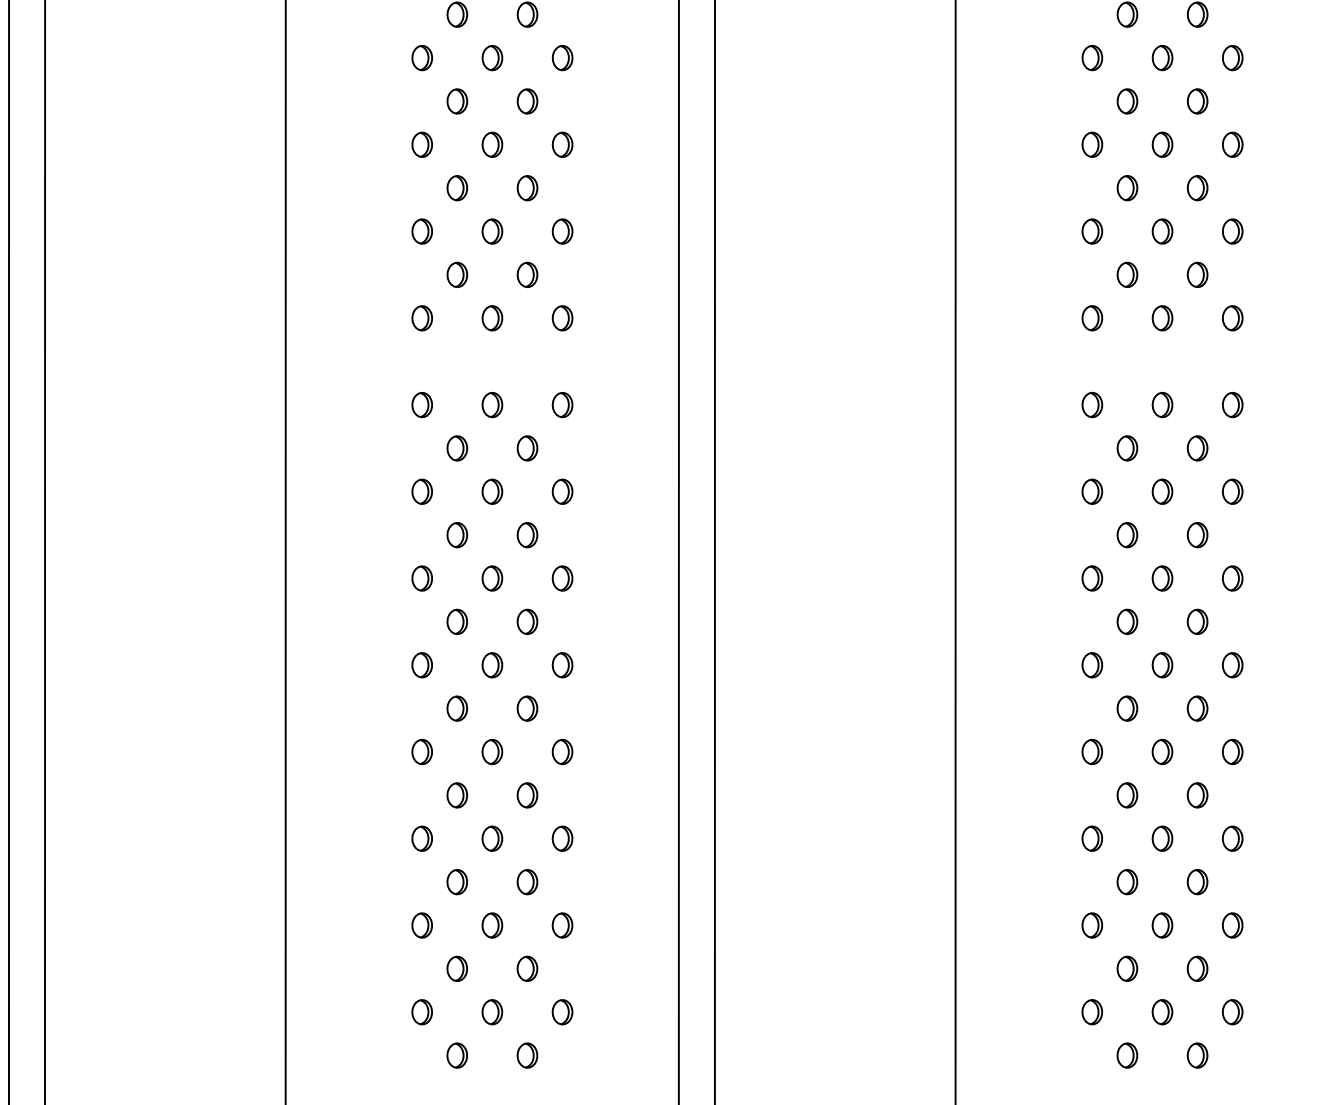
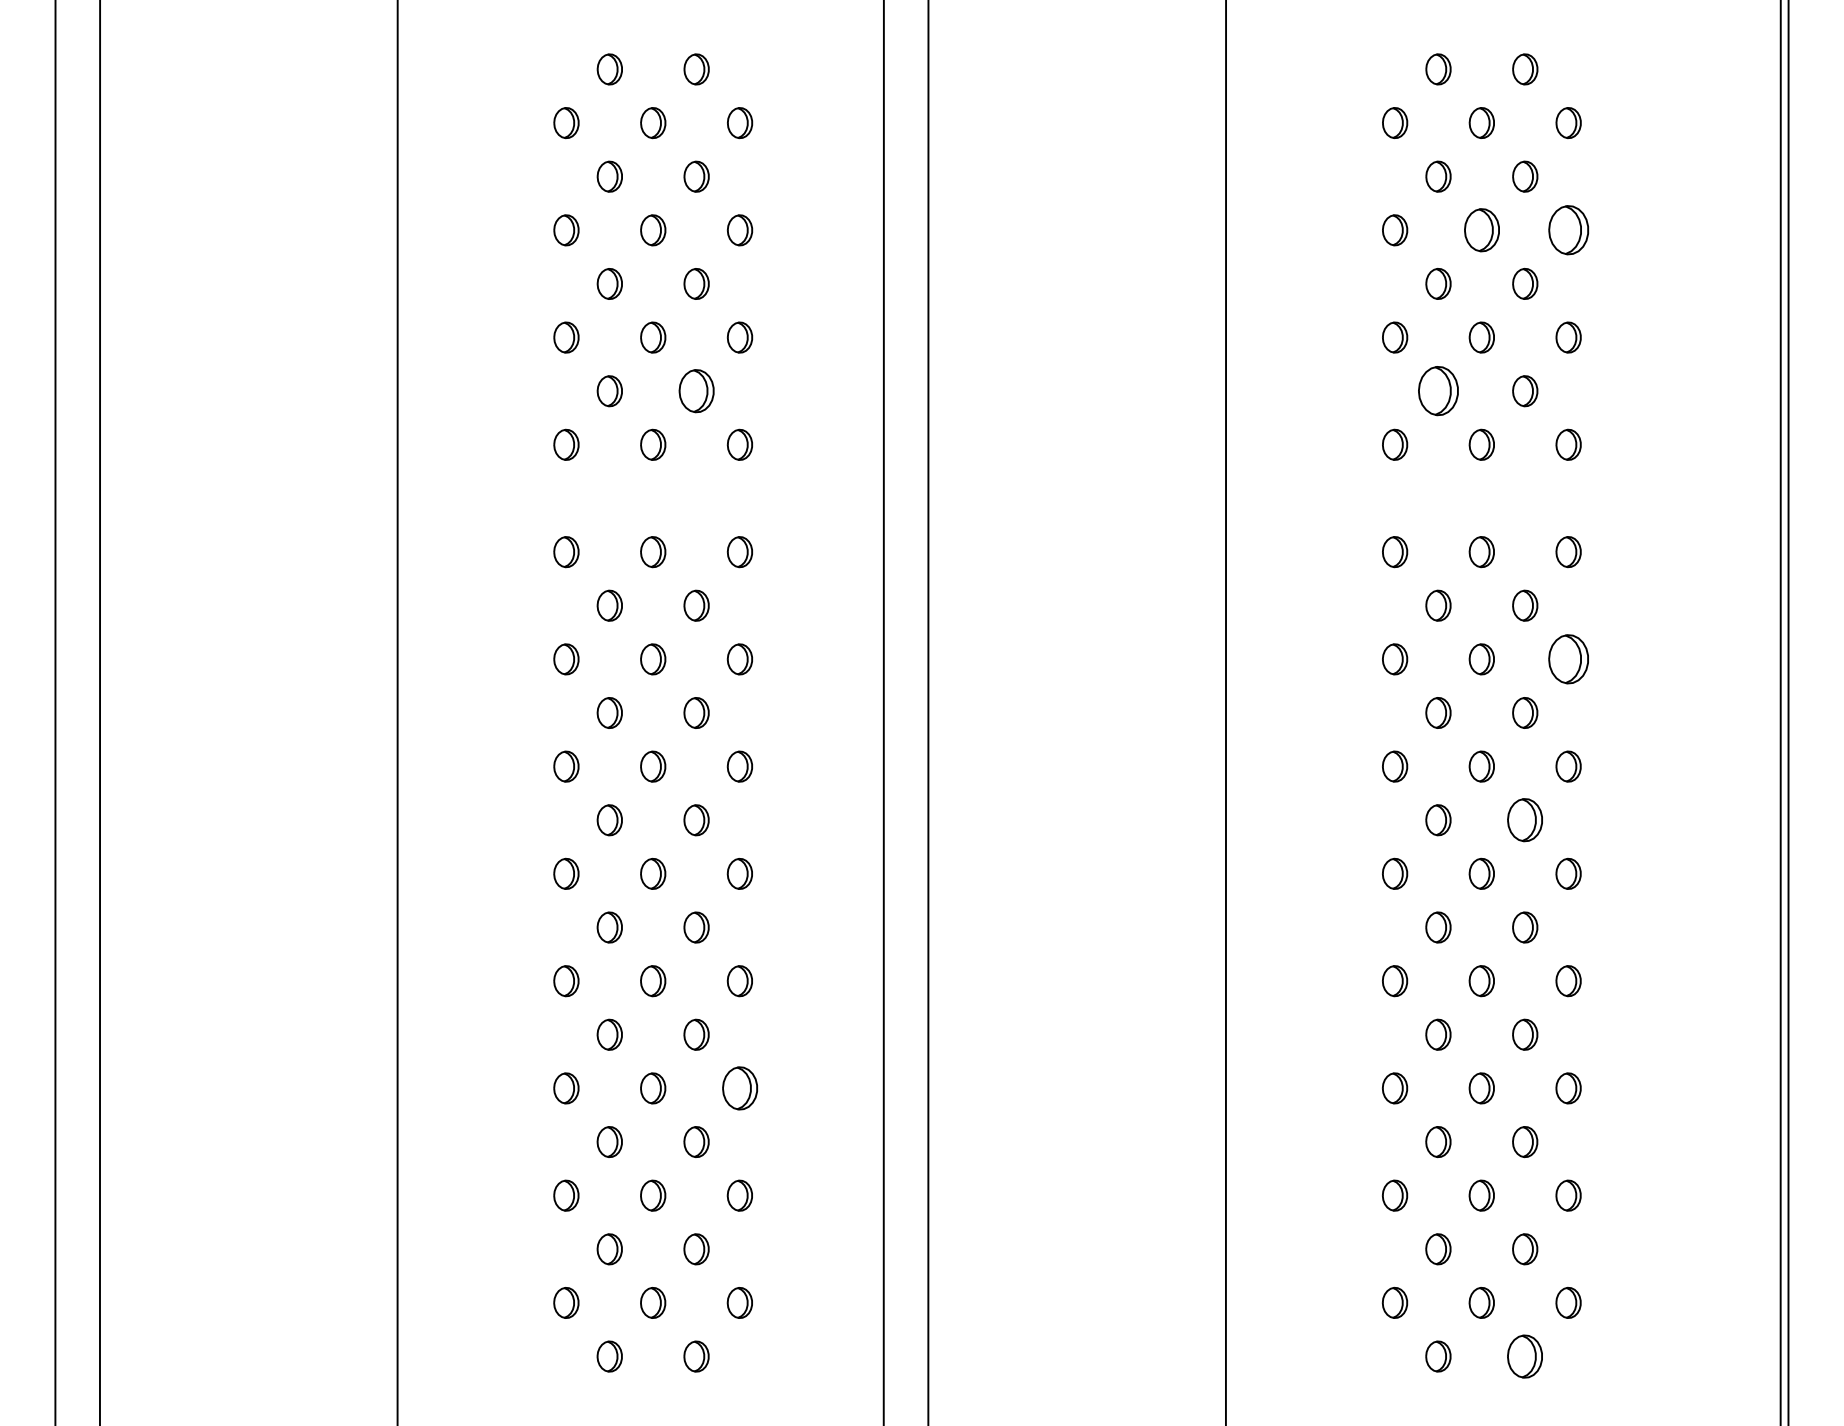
part: (1162, 144) -> (1481, 230), size x1.4
part: (1232, 144) -> (1568, 230), size x1.6
part: (527, 275) -> (696, 391), size x1.4
part: (1127, 275) -> (1438, 391), size x1.6
part: (1232, 491) -> (1568, 659), size x1.6
part: (1197, 622) -> (1525, 820), size x1.4
part: (562, 838) -> (739, 1088), size x1.4
part: (1197, 1055) -> (1525, 1356), size x1.4

